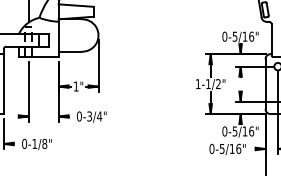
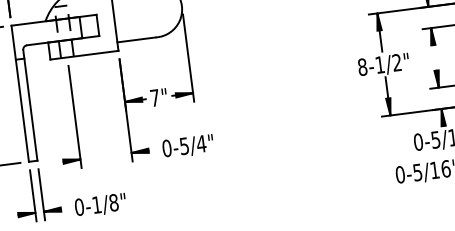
text: (197, 84) -> (361, 67), 1-1/2" -> 8-1/2"
text: (75, 86) -> (153, 98), 1" -> 7"
text: (89, 115) -> (184, 144), 0-3/4" -> 0-5/4"

